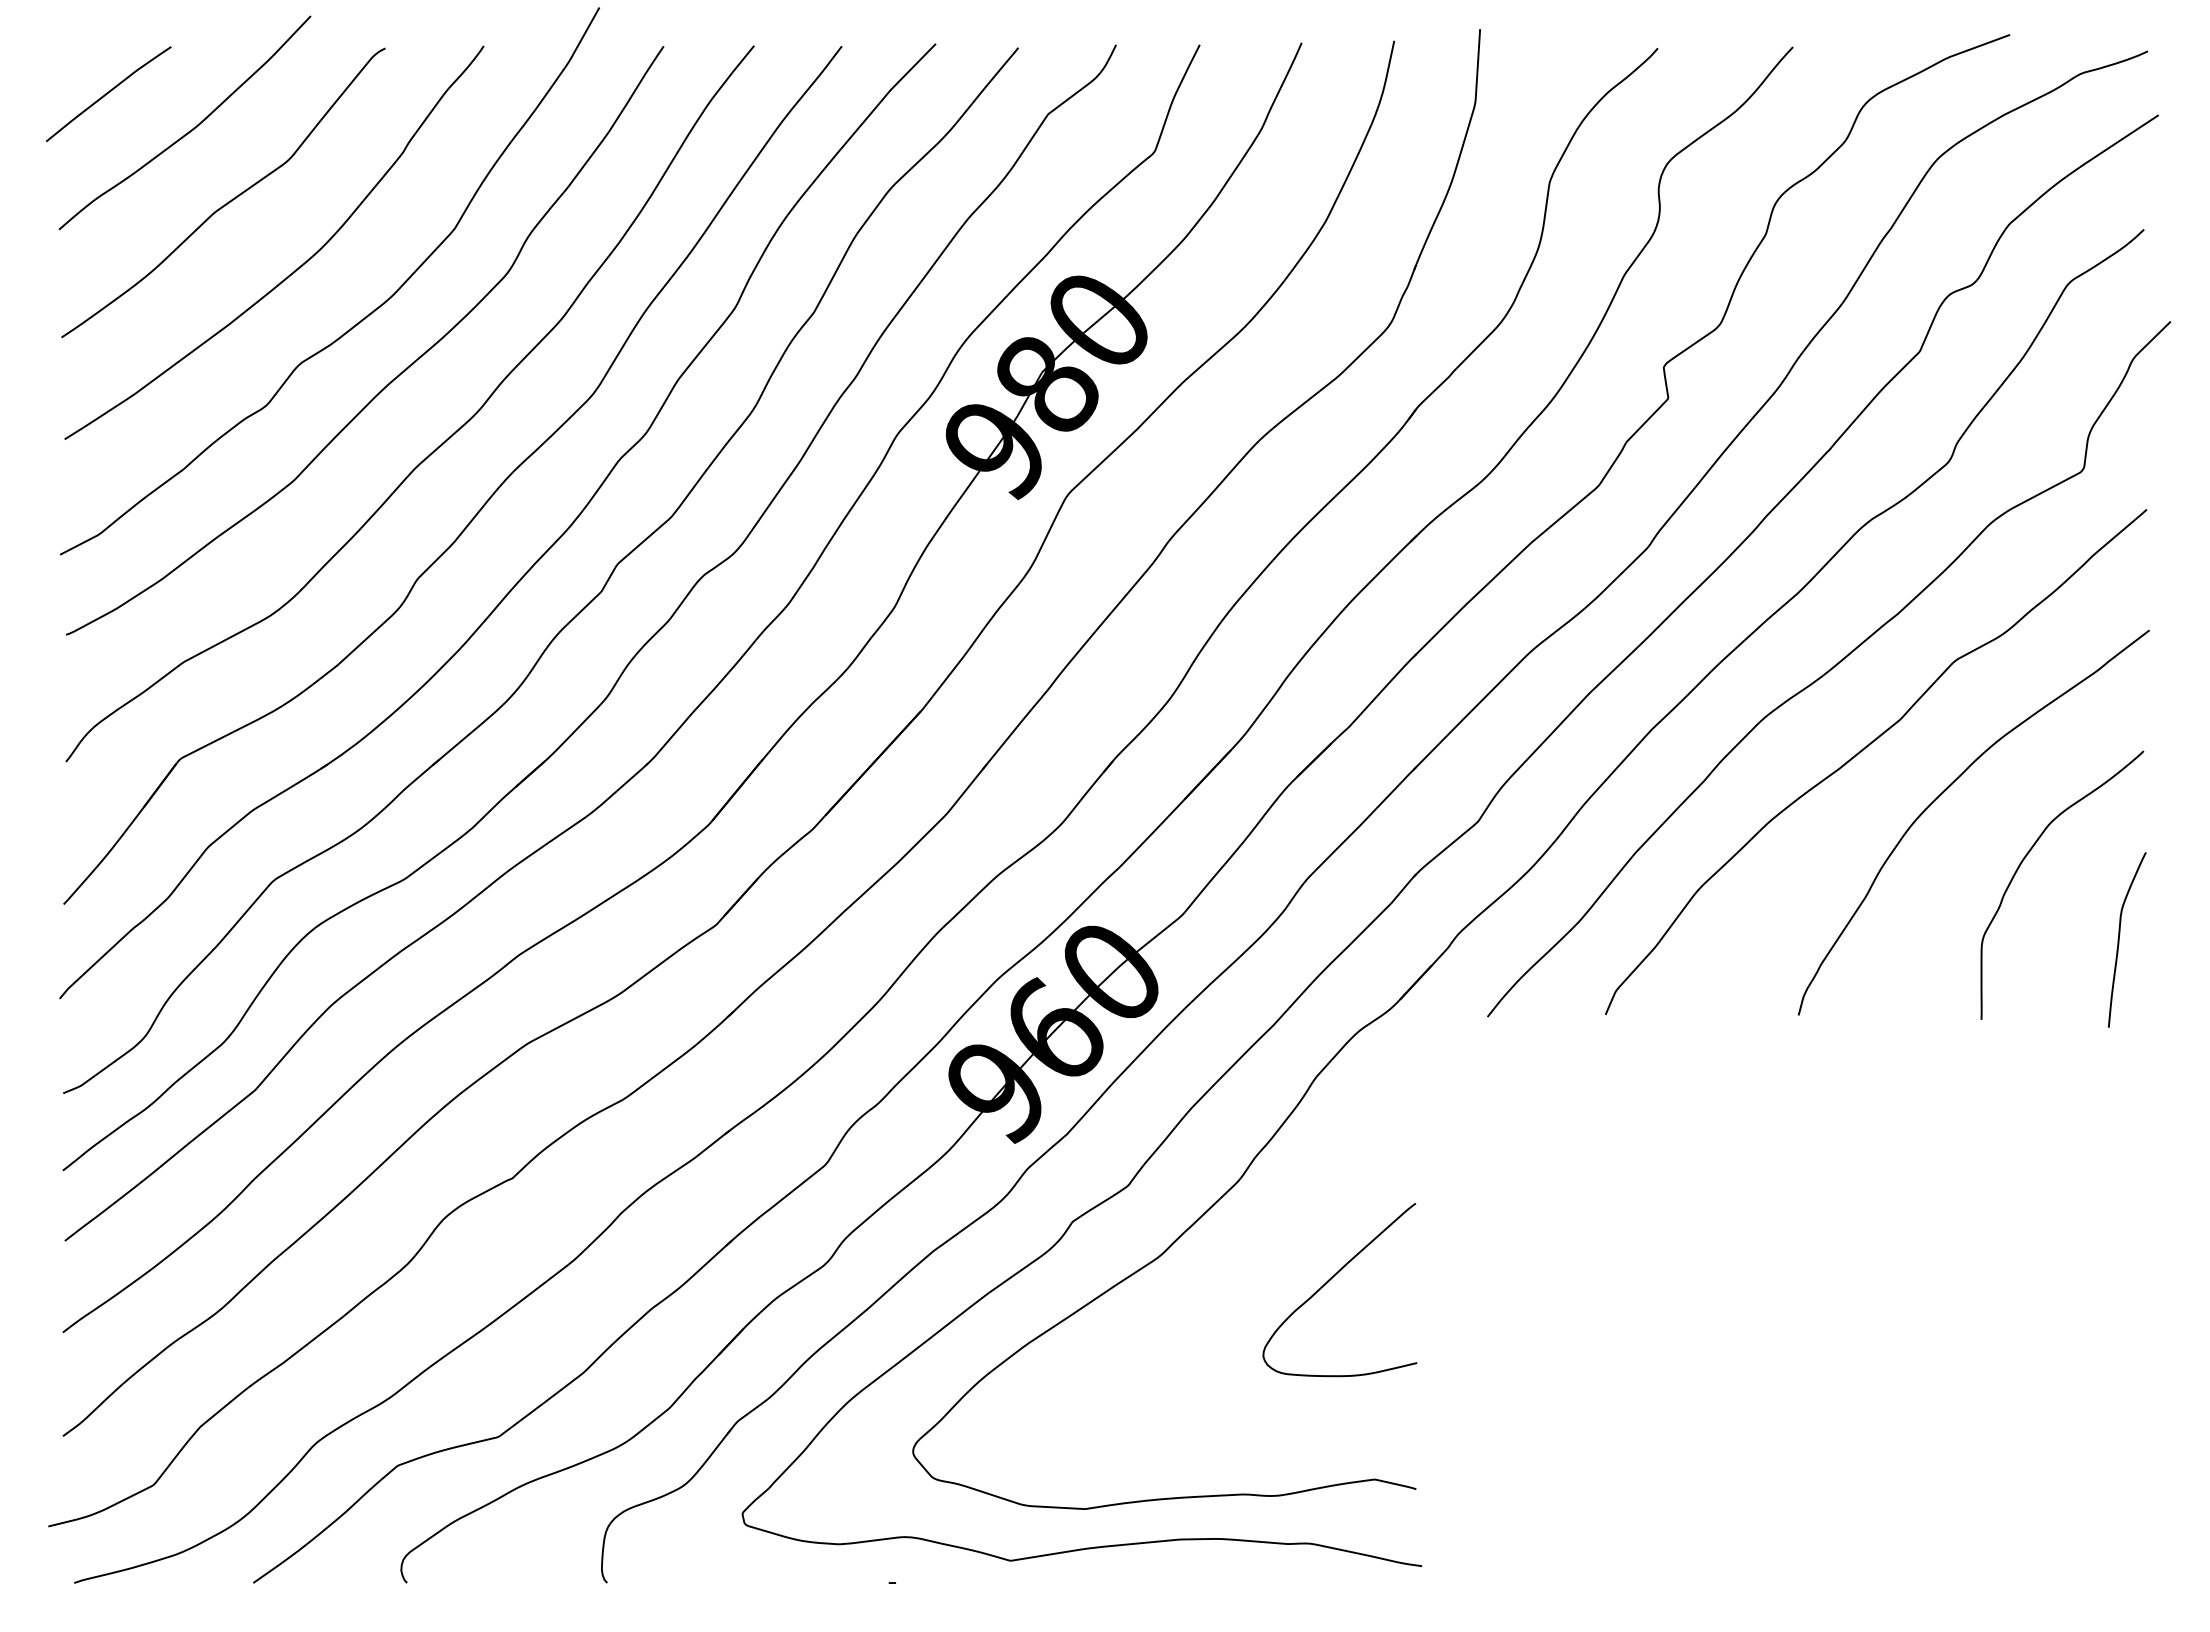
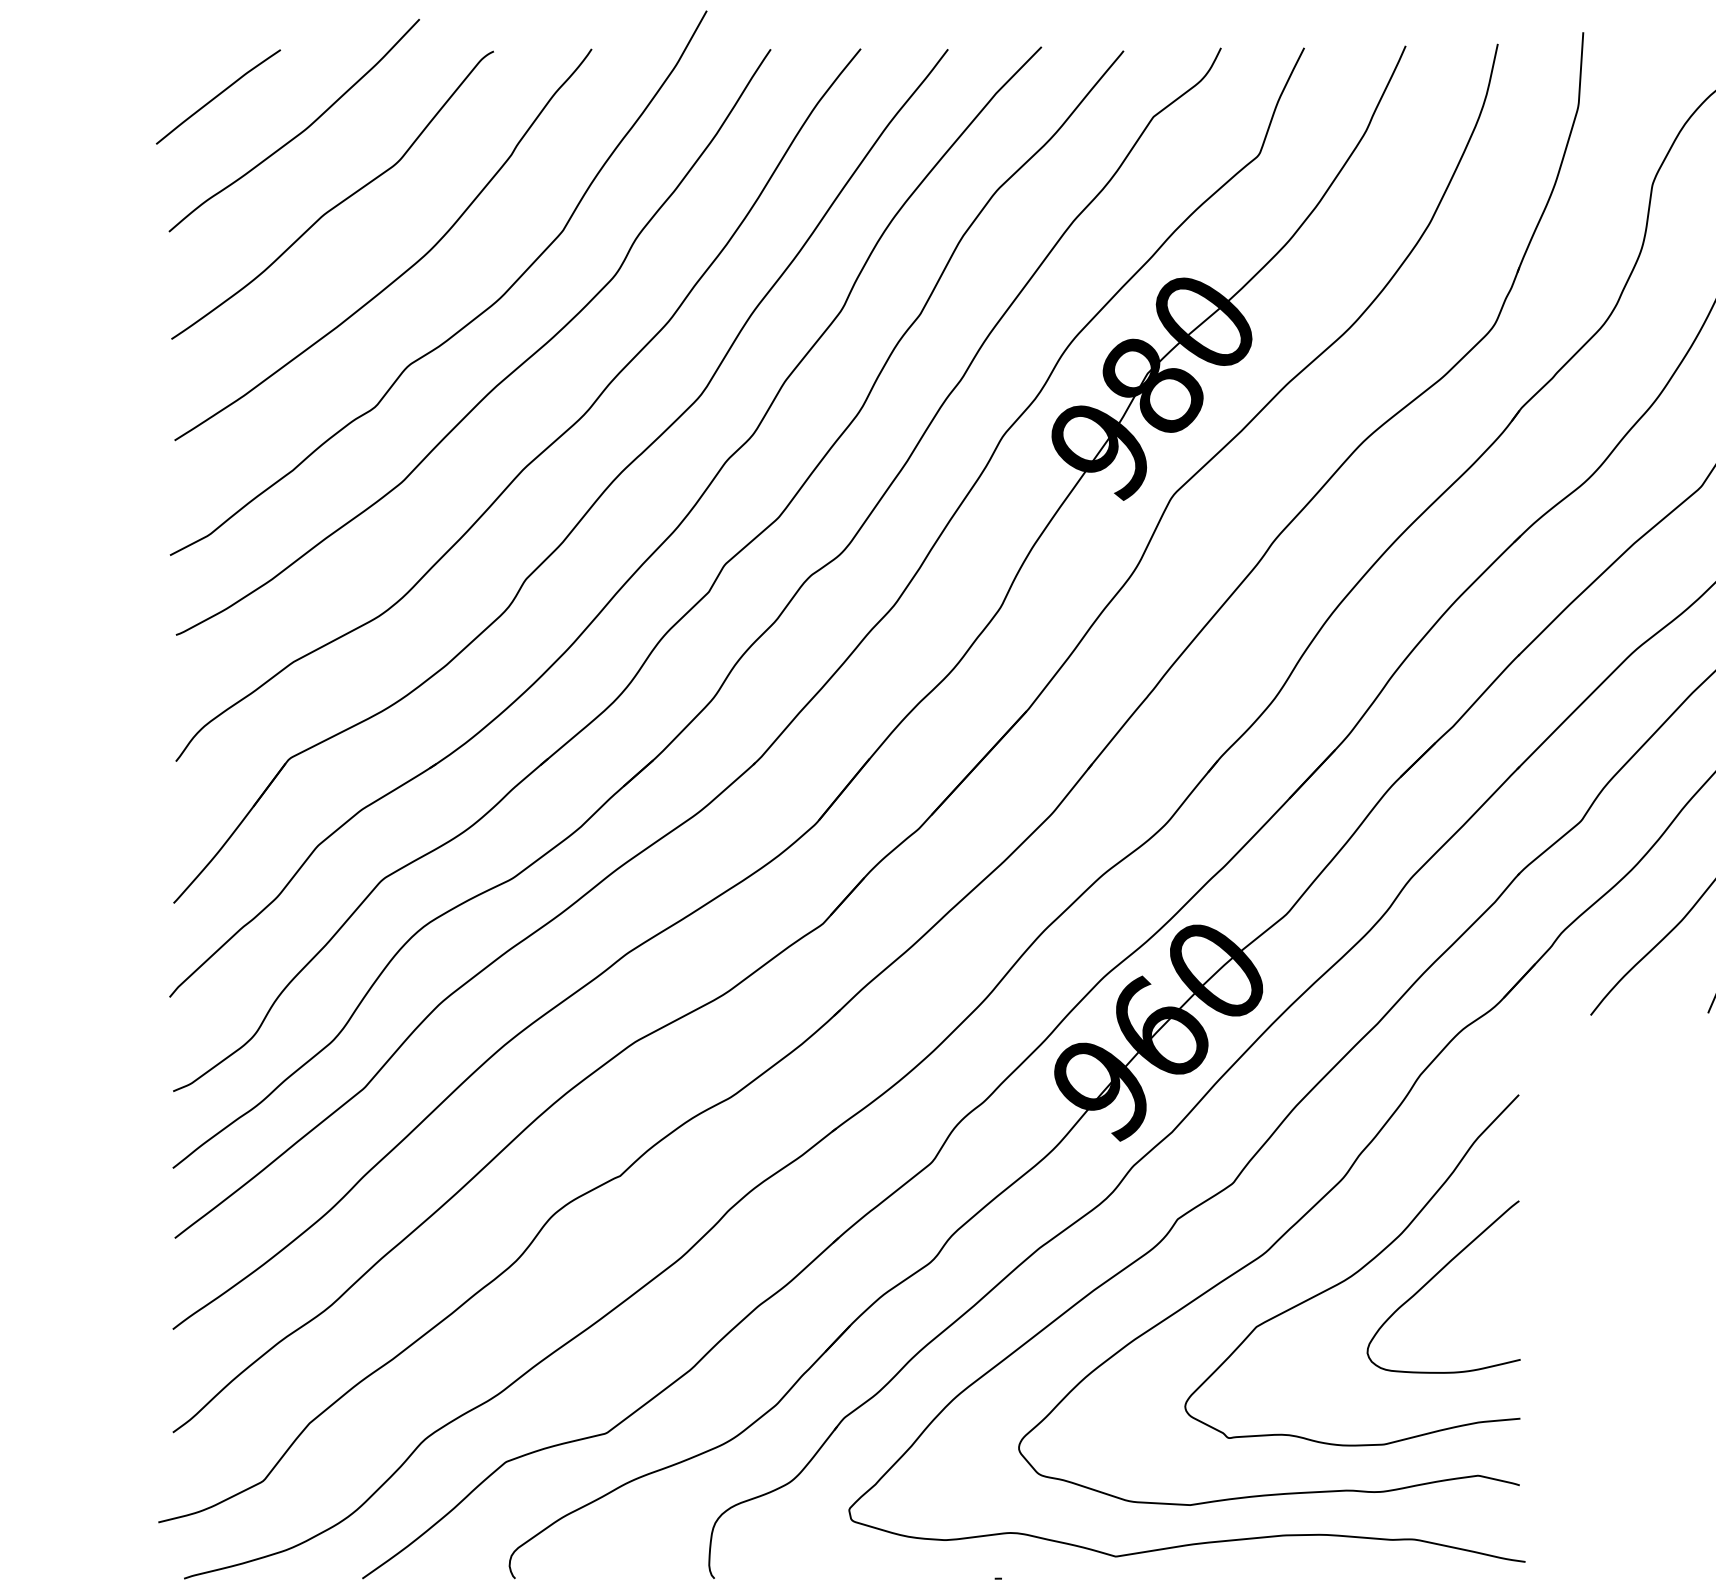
curve: (1250, 1275) -> (1354, 1272), added

